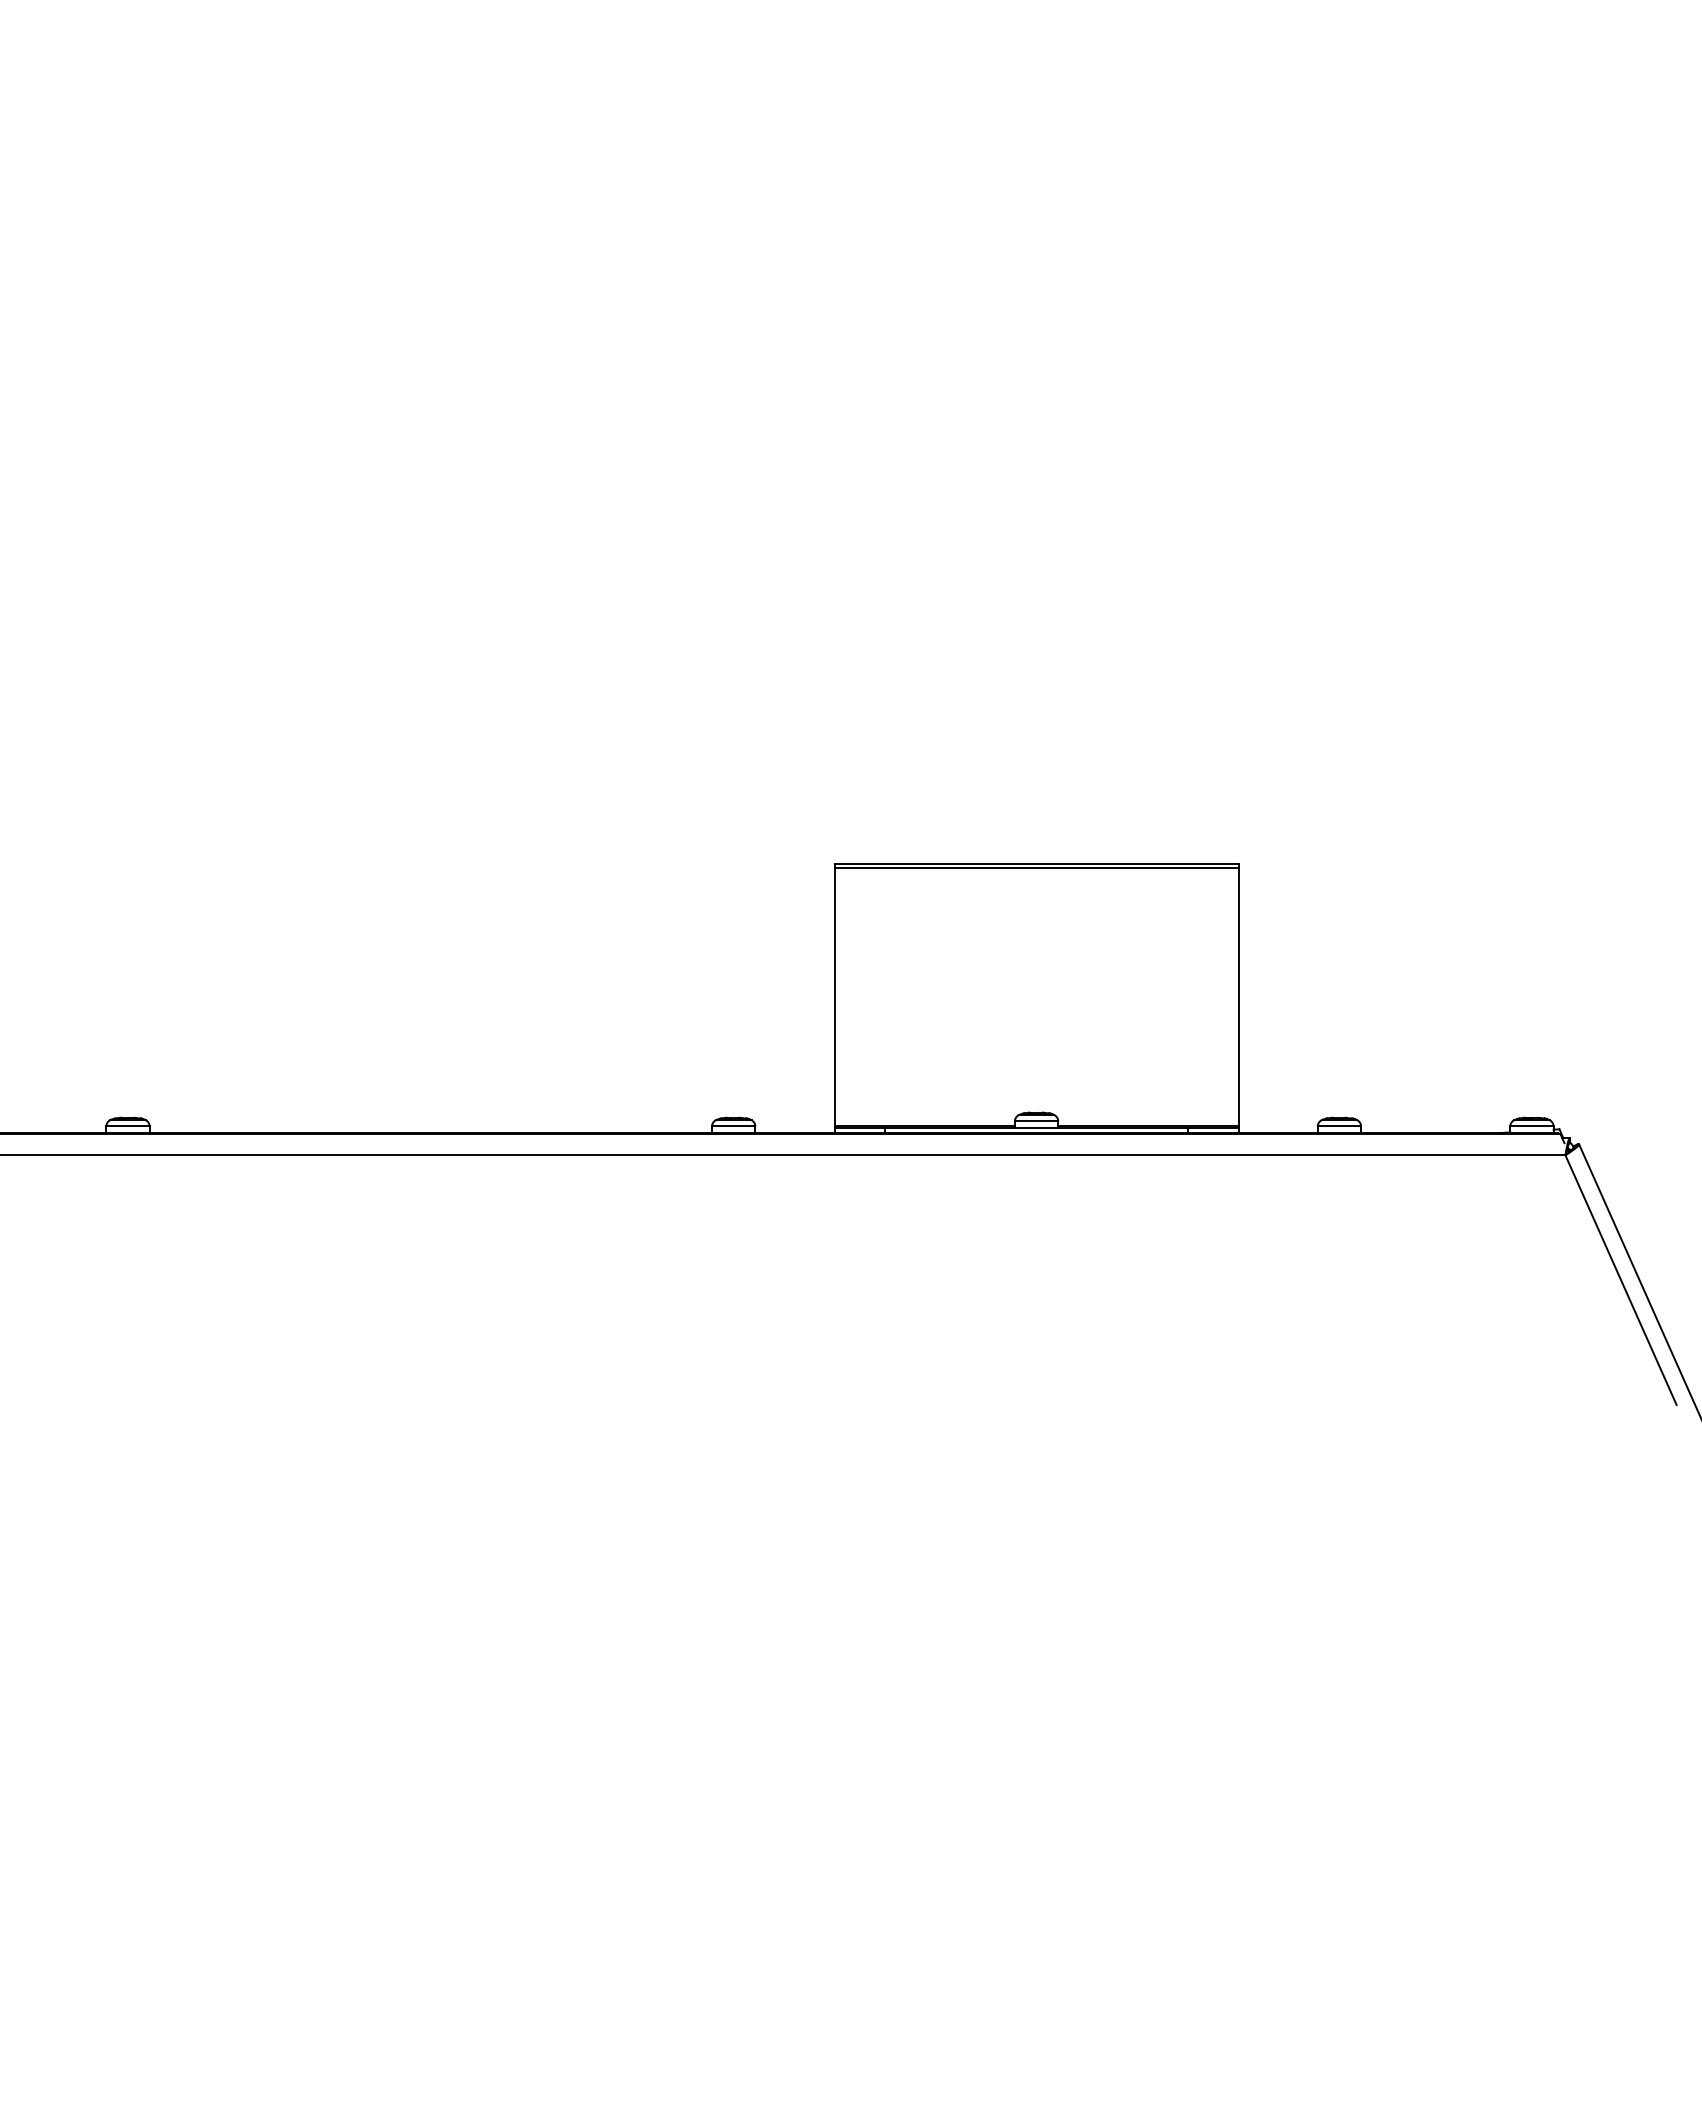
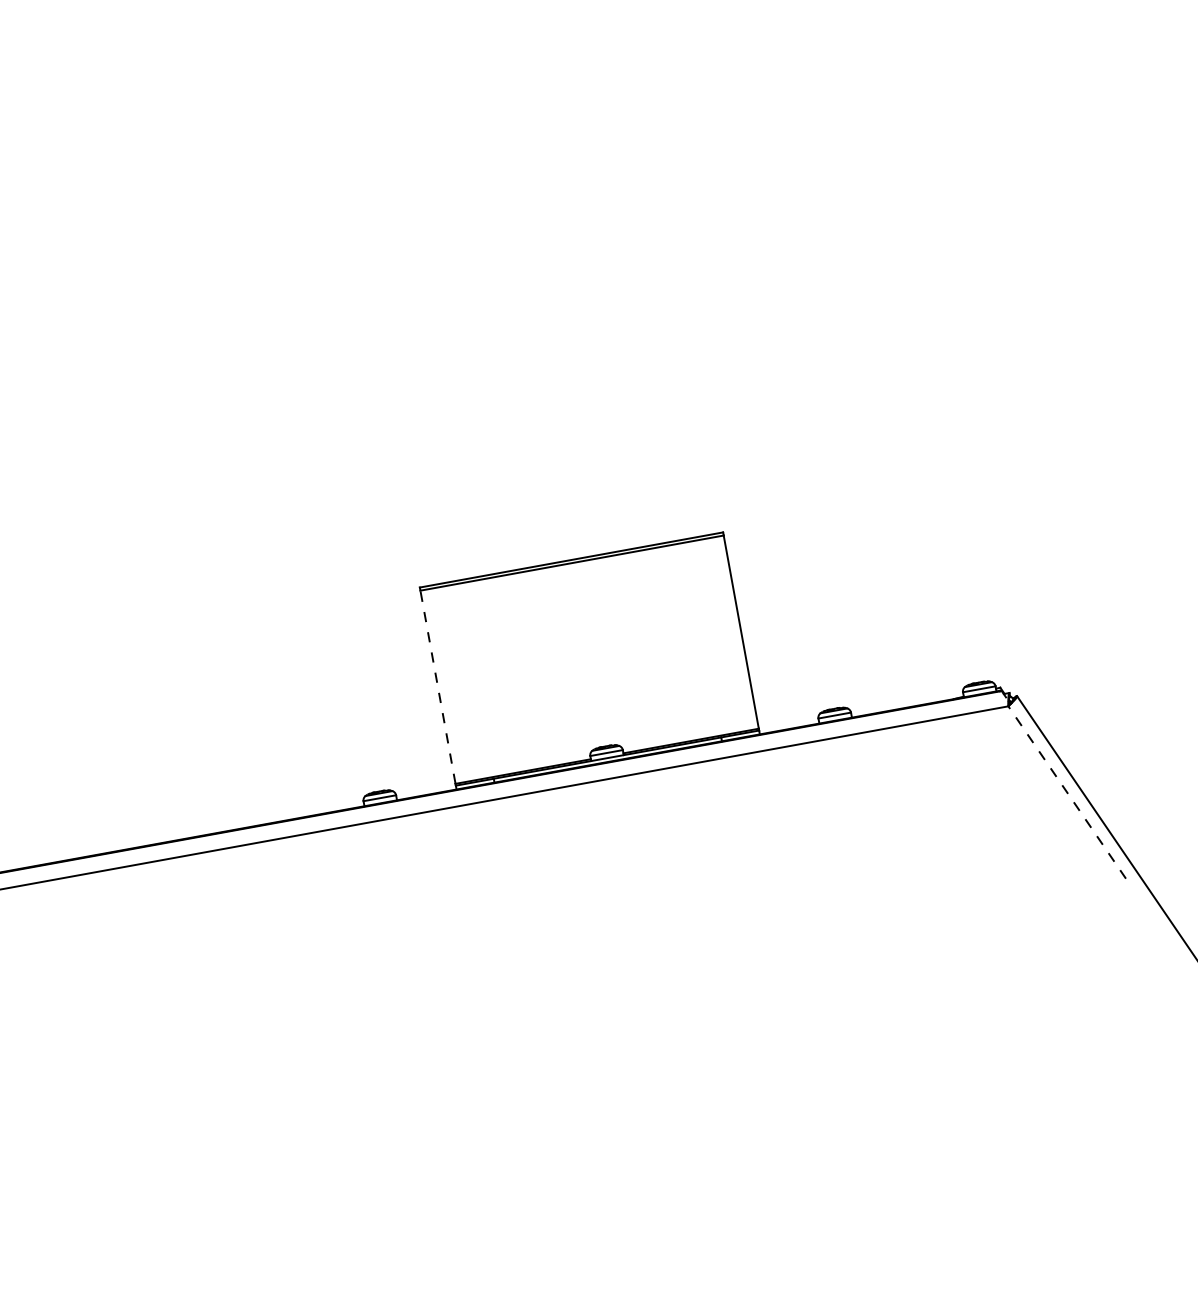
line: (834, 997) -> (437, 687), solid -> dashed
line: (1621, 1280) -> (1067, 792), solid -> dashed

